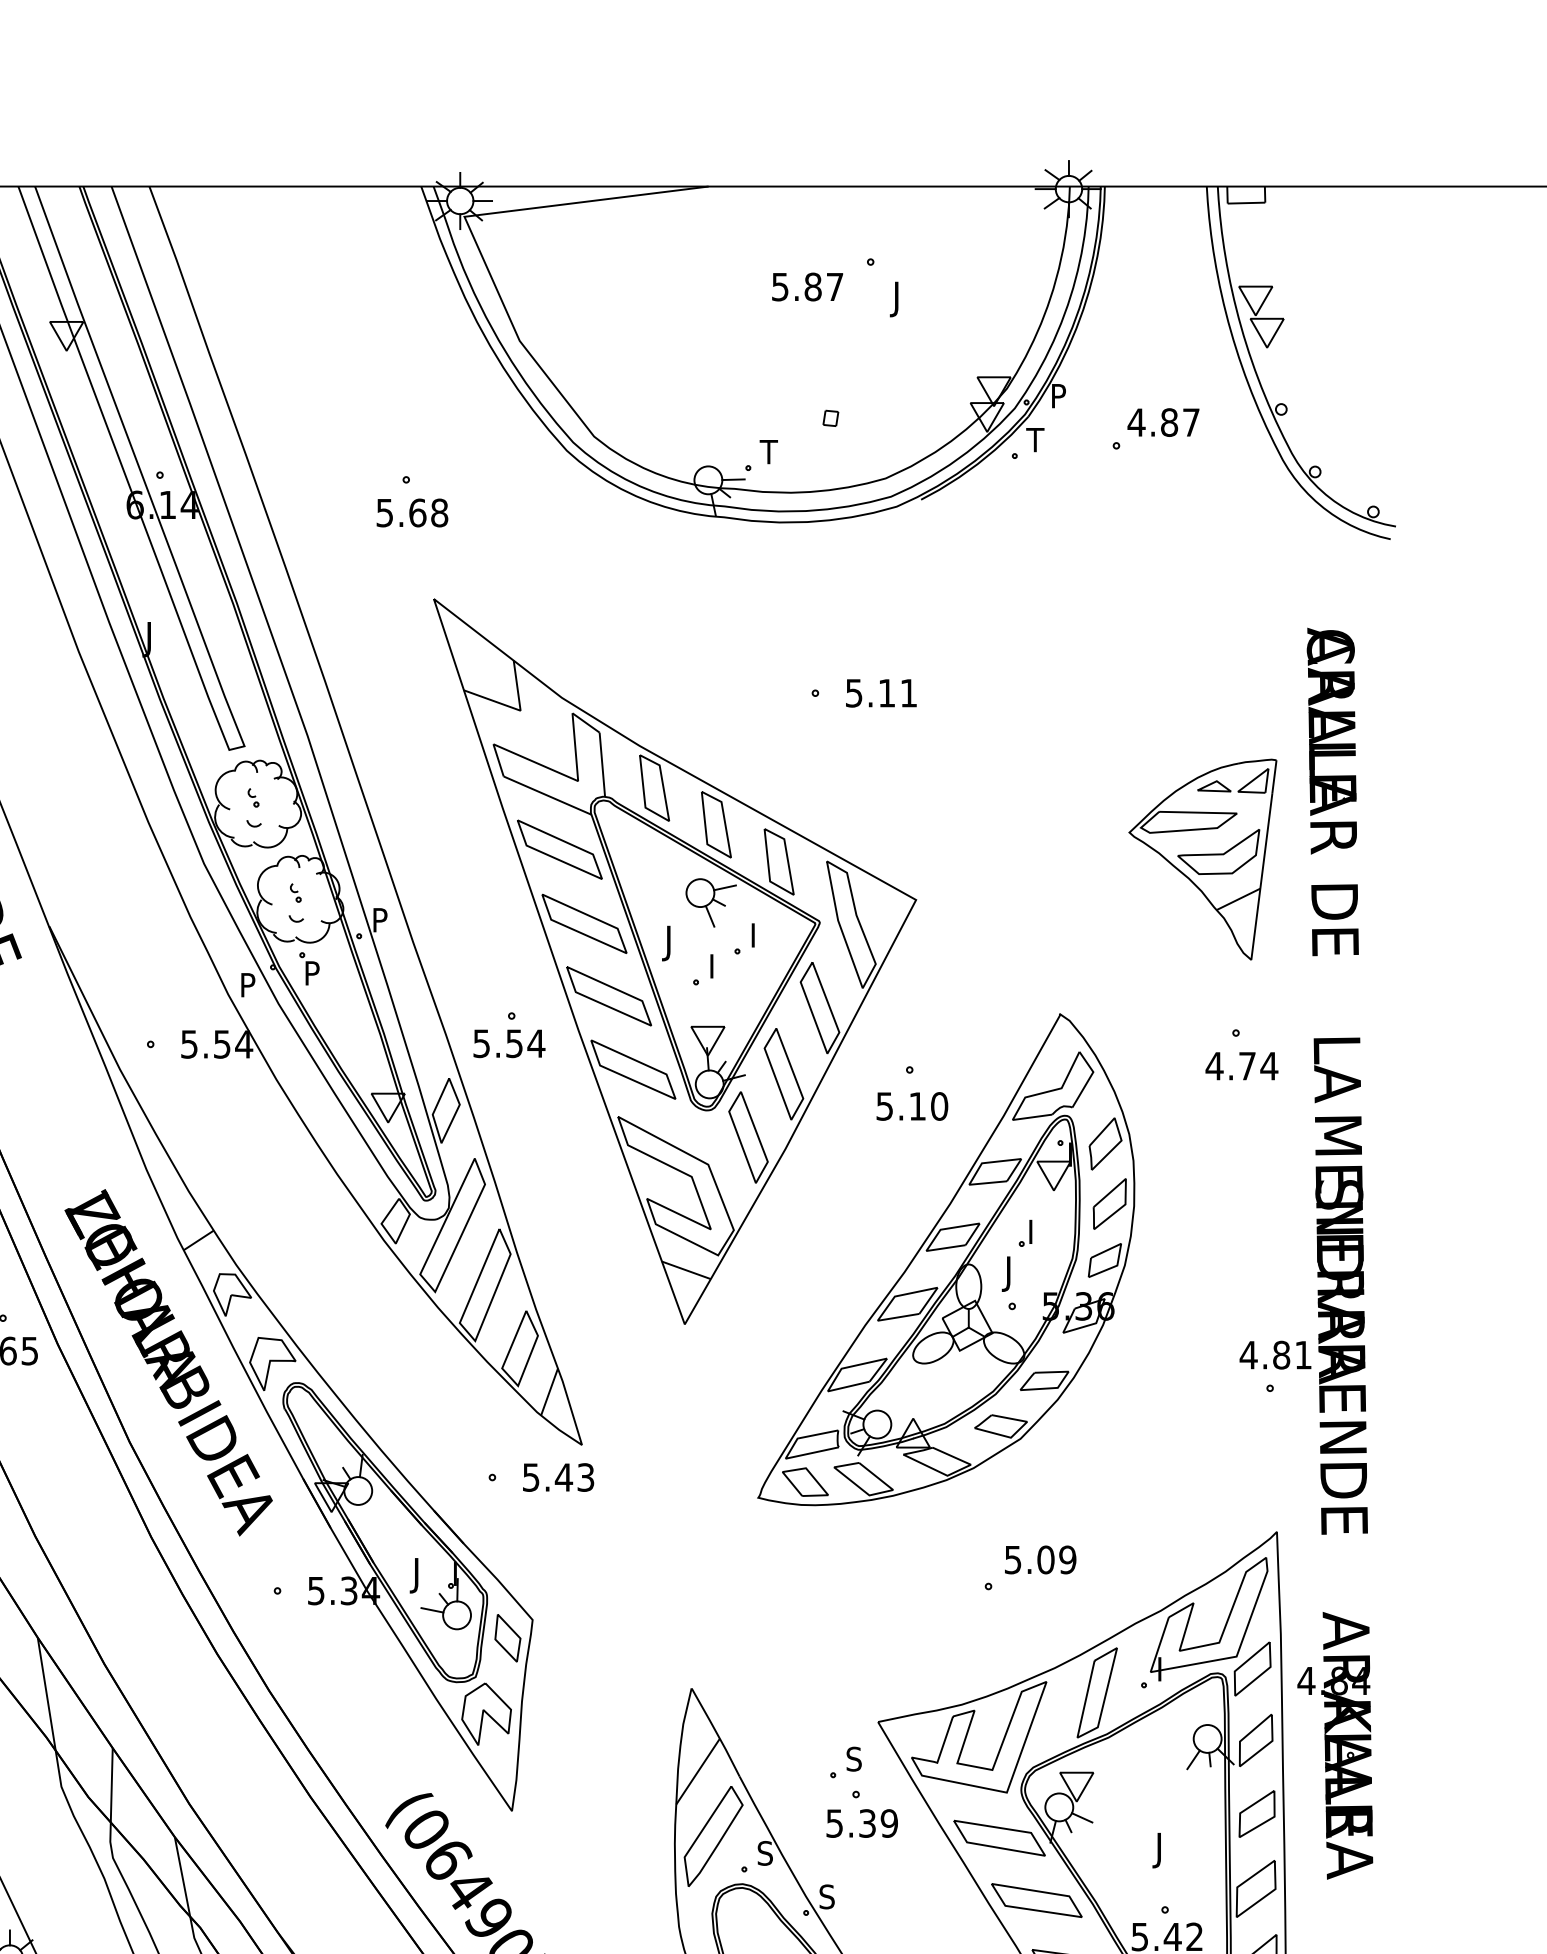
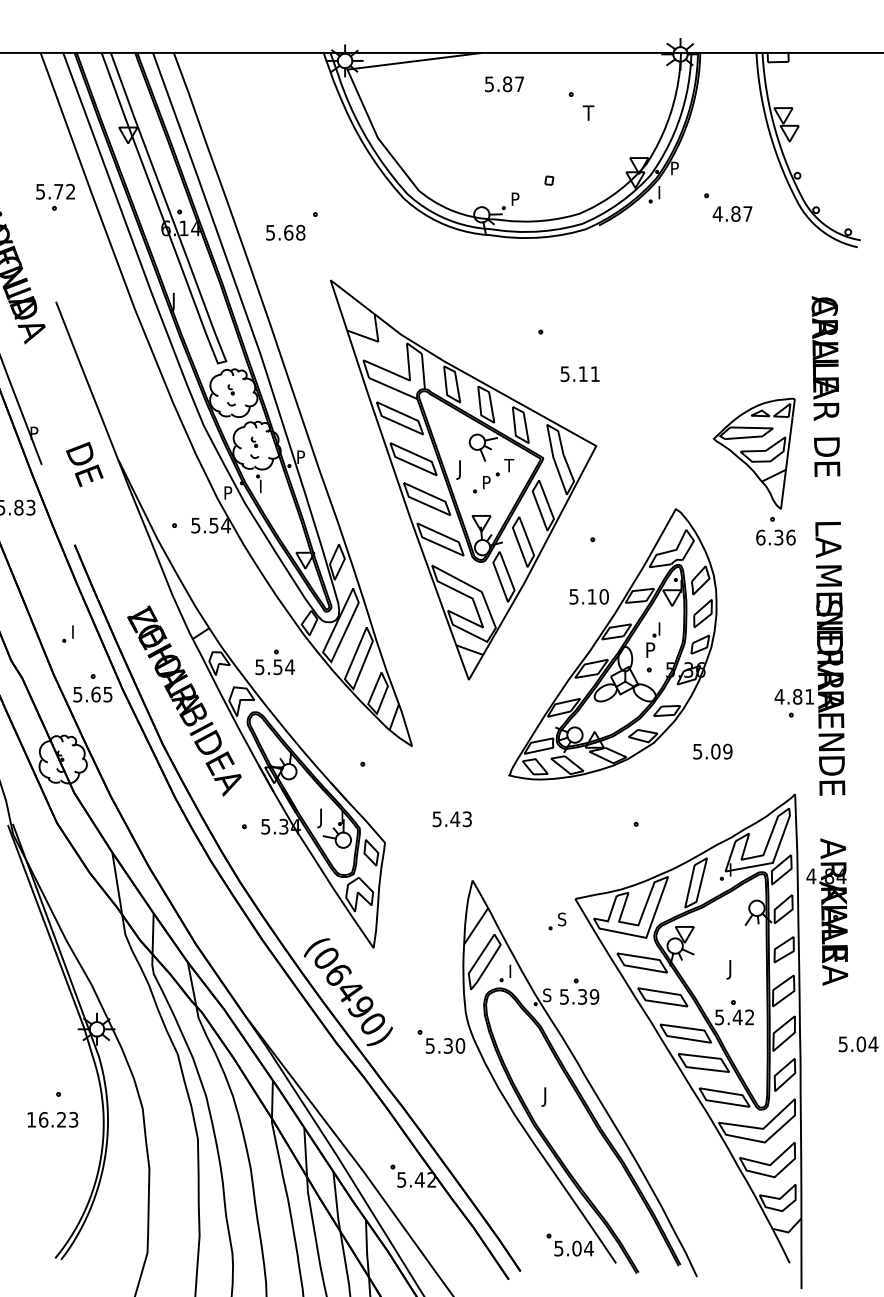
text: (807, 287) -> (504, 84), moved
text: (900, 298) -> (587, 114), J -> T
text: (1163, 421) -> (732, 213), moved
text: (1034, 439) -> (661, 192), T -> I
text: (769, 450) -> (515, 198), T -> P
text: (411, 512) -> (285, 232), moved
text: (880, 692) -> (579, 373), moved
part: (1201, 859) -> (753, 453), moved
text: (758, 935) -> (509, 465), I -> T
text: (718, 960) -> (487, 479), I -> P
text: (313, 967) -> (264, 483), P -> I
part: (509, 1035) -> (275, 662), moved
text: (1241, 1065) -> (775, 537), 4.74 -> 6.36
text: (911, 1105) -> (588, 596), moved
text: (1012, 1272) -> (649, 651), J -> P
text: (557, 1477) -> (451, 819), moved
text: (1039, 1559) -> (712, 751), moved
part: (862, 1813) -> (579, 991), moved
text: (765, 1853) -> (513, 971), S -> I

